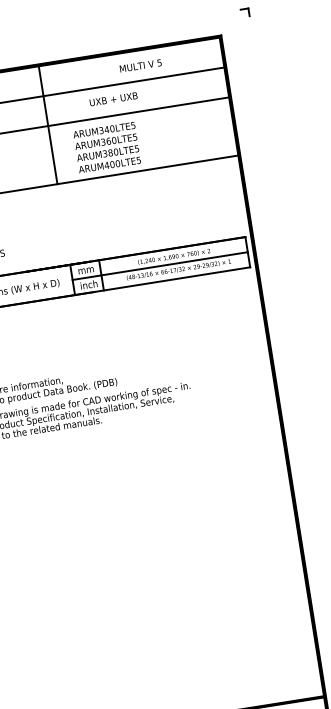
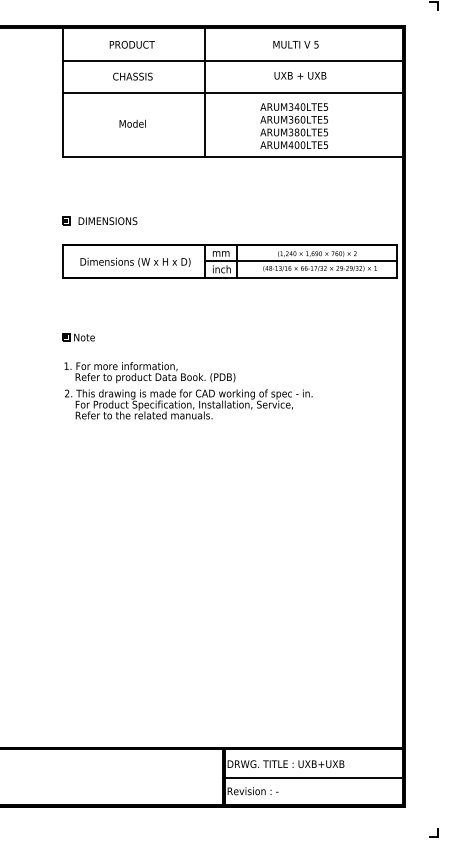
text: (140, 65) -> (295, 44), moved
text: (113, 99) -> (300, 75), moved
text: (106, 147) -> (293, 125), moved

